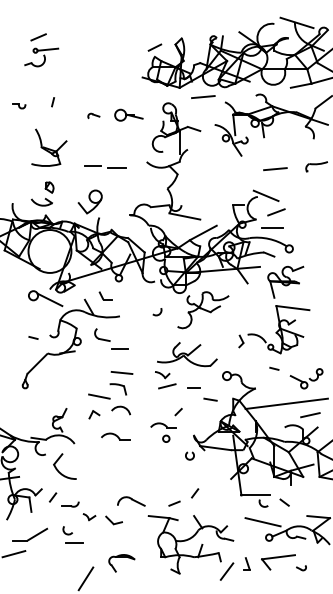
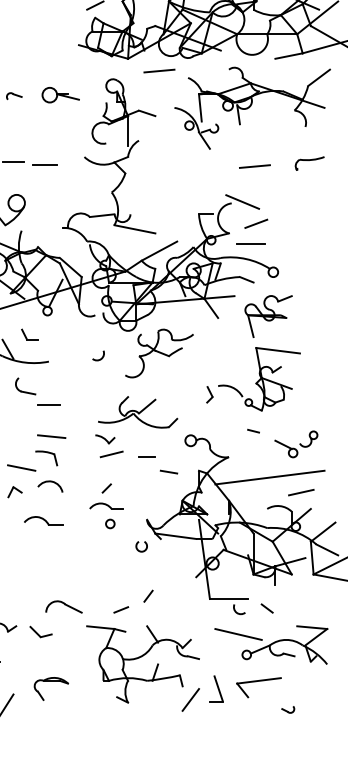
line: (178, 411) -> (106, 487), moved
part: (246, 563) -> (216, 689), size x1.6
part: (301, 568) -> (288, 710), moved

